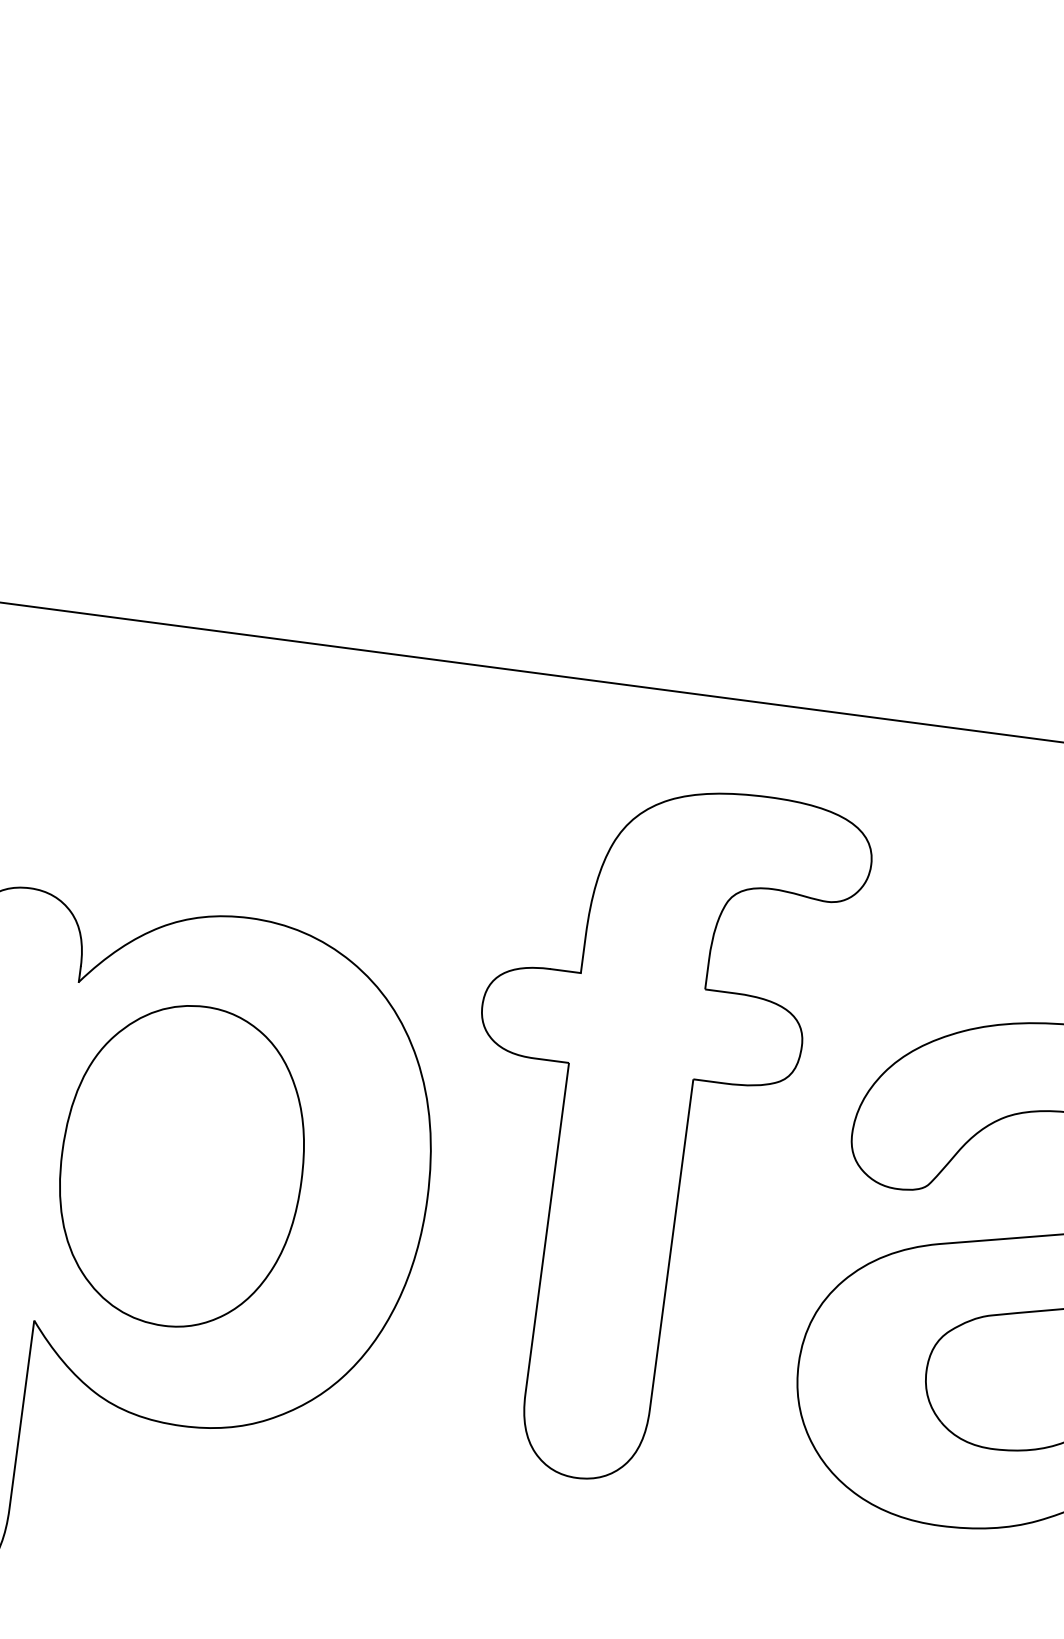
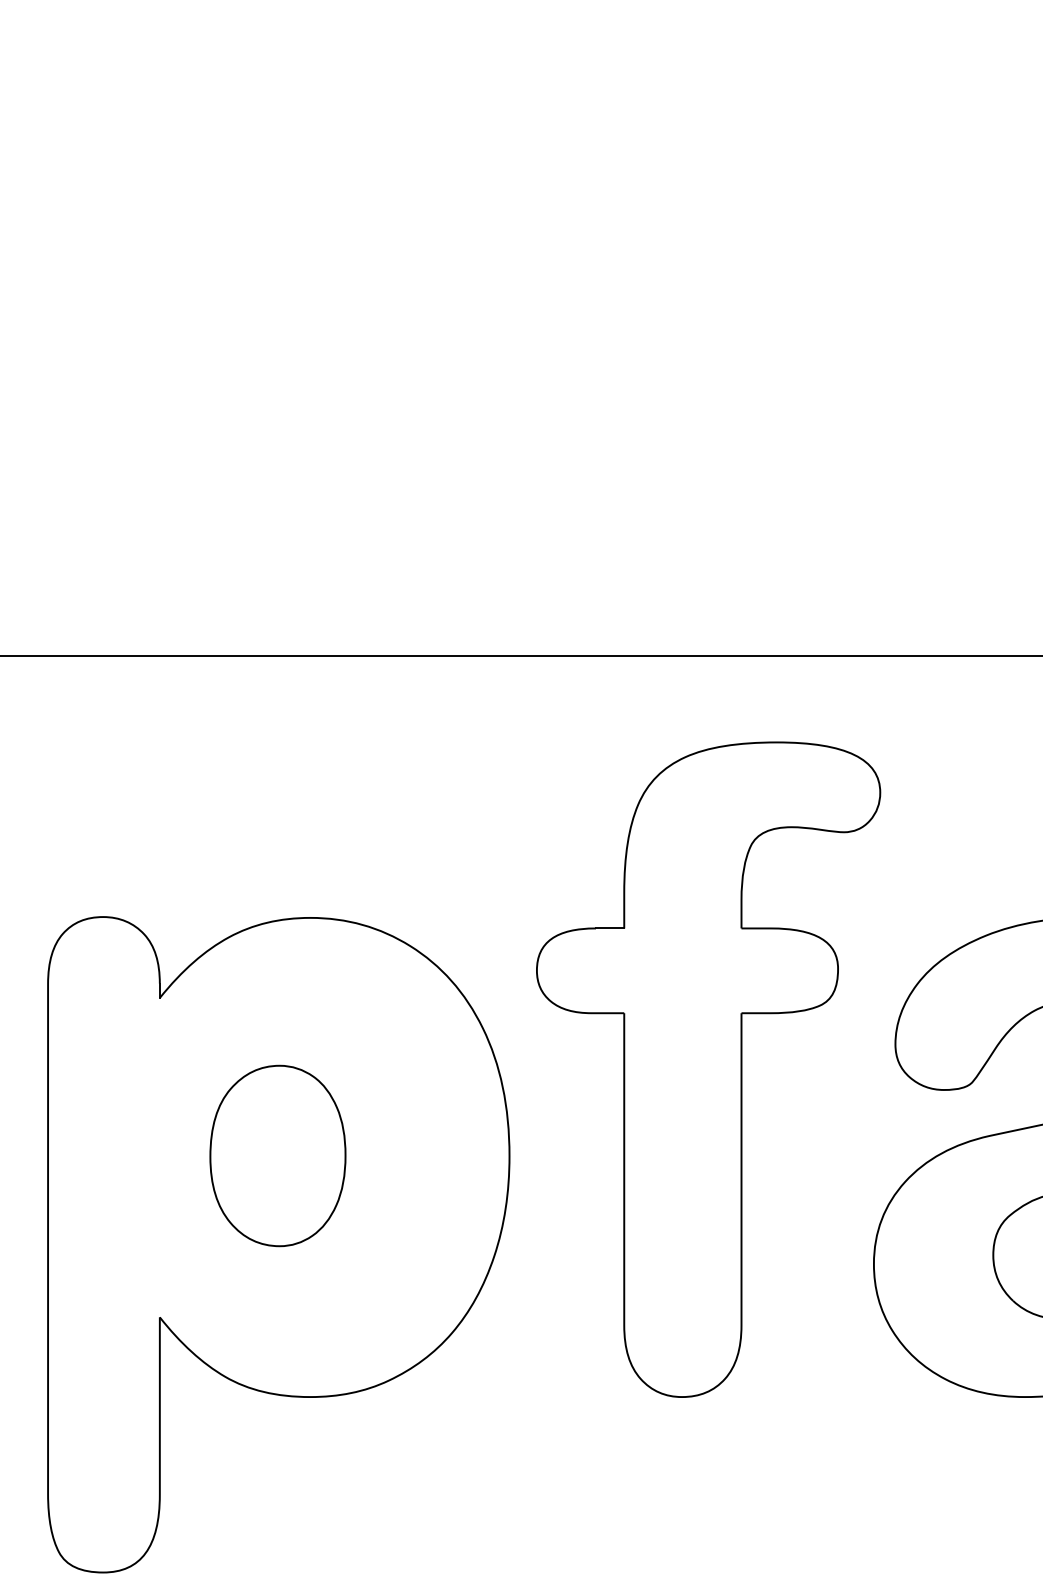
part: (181, 1165) -> (277, 1155), size x0.6

